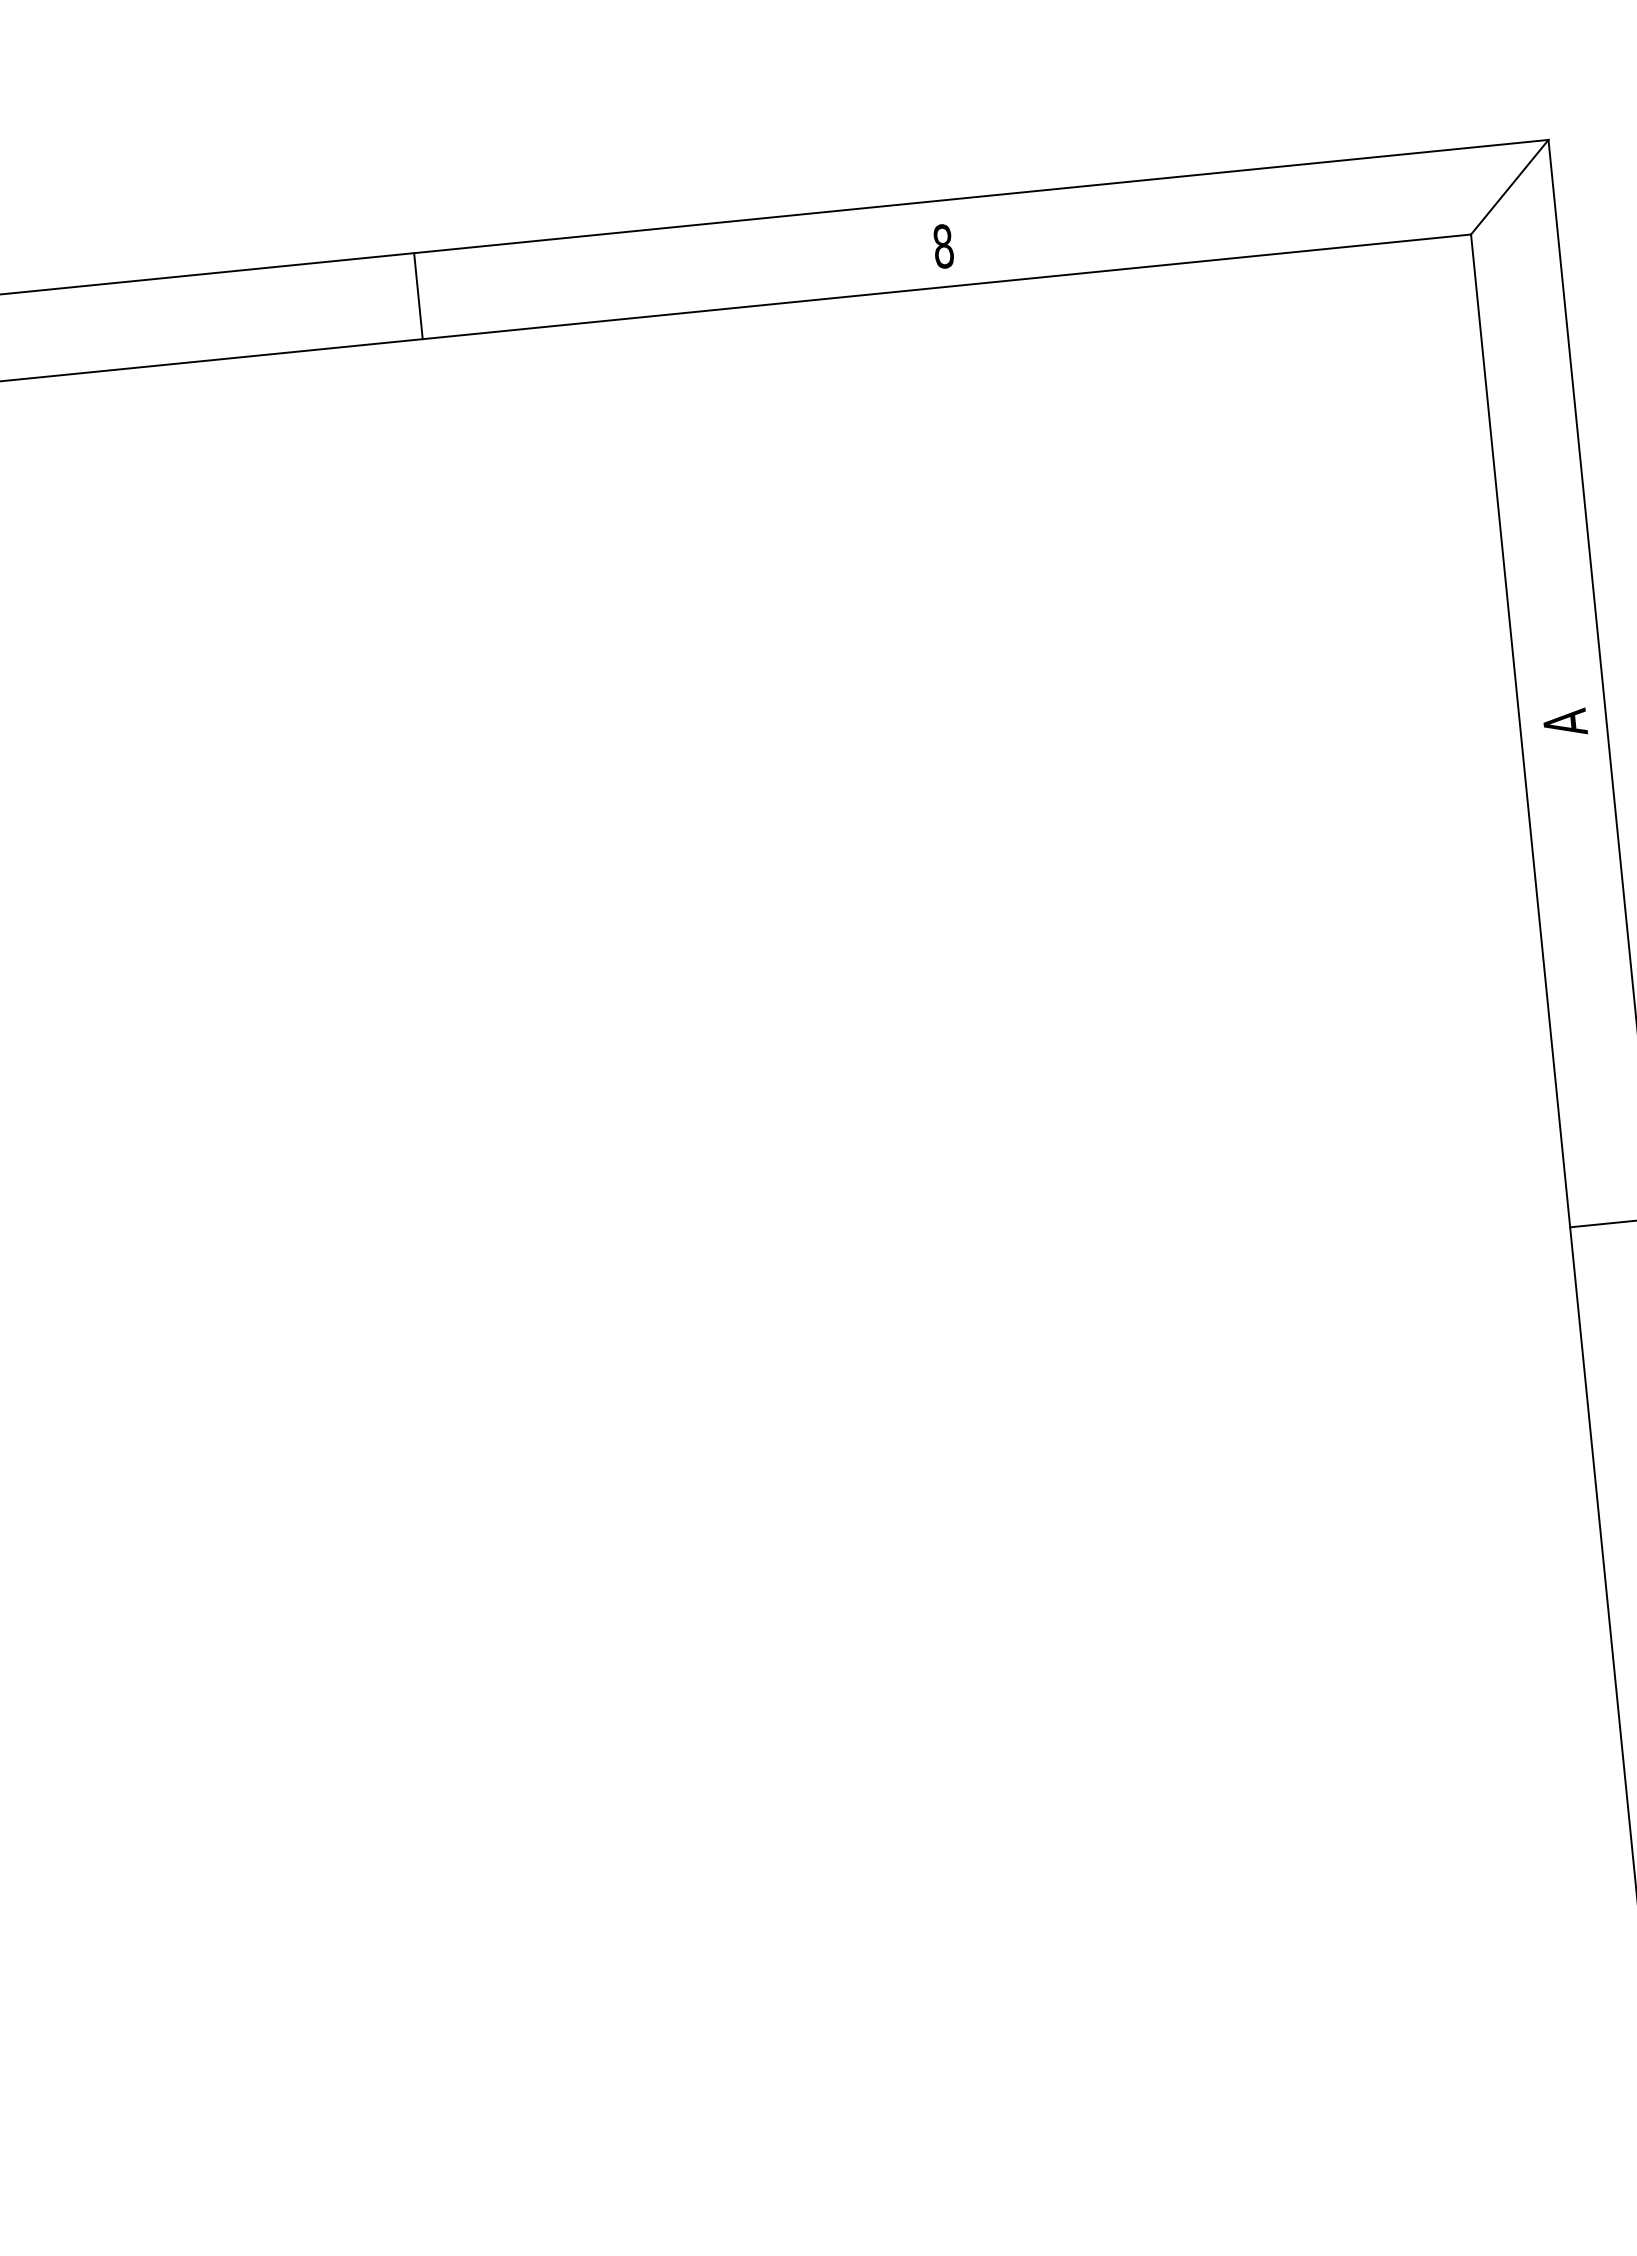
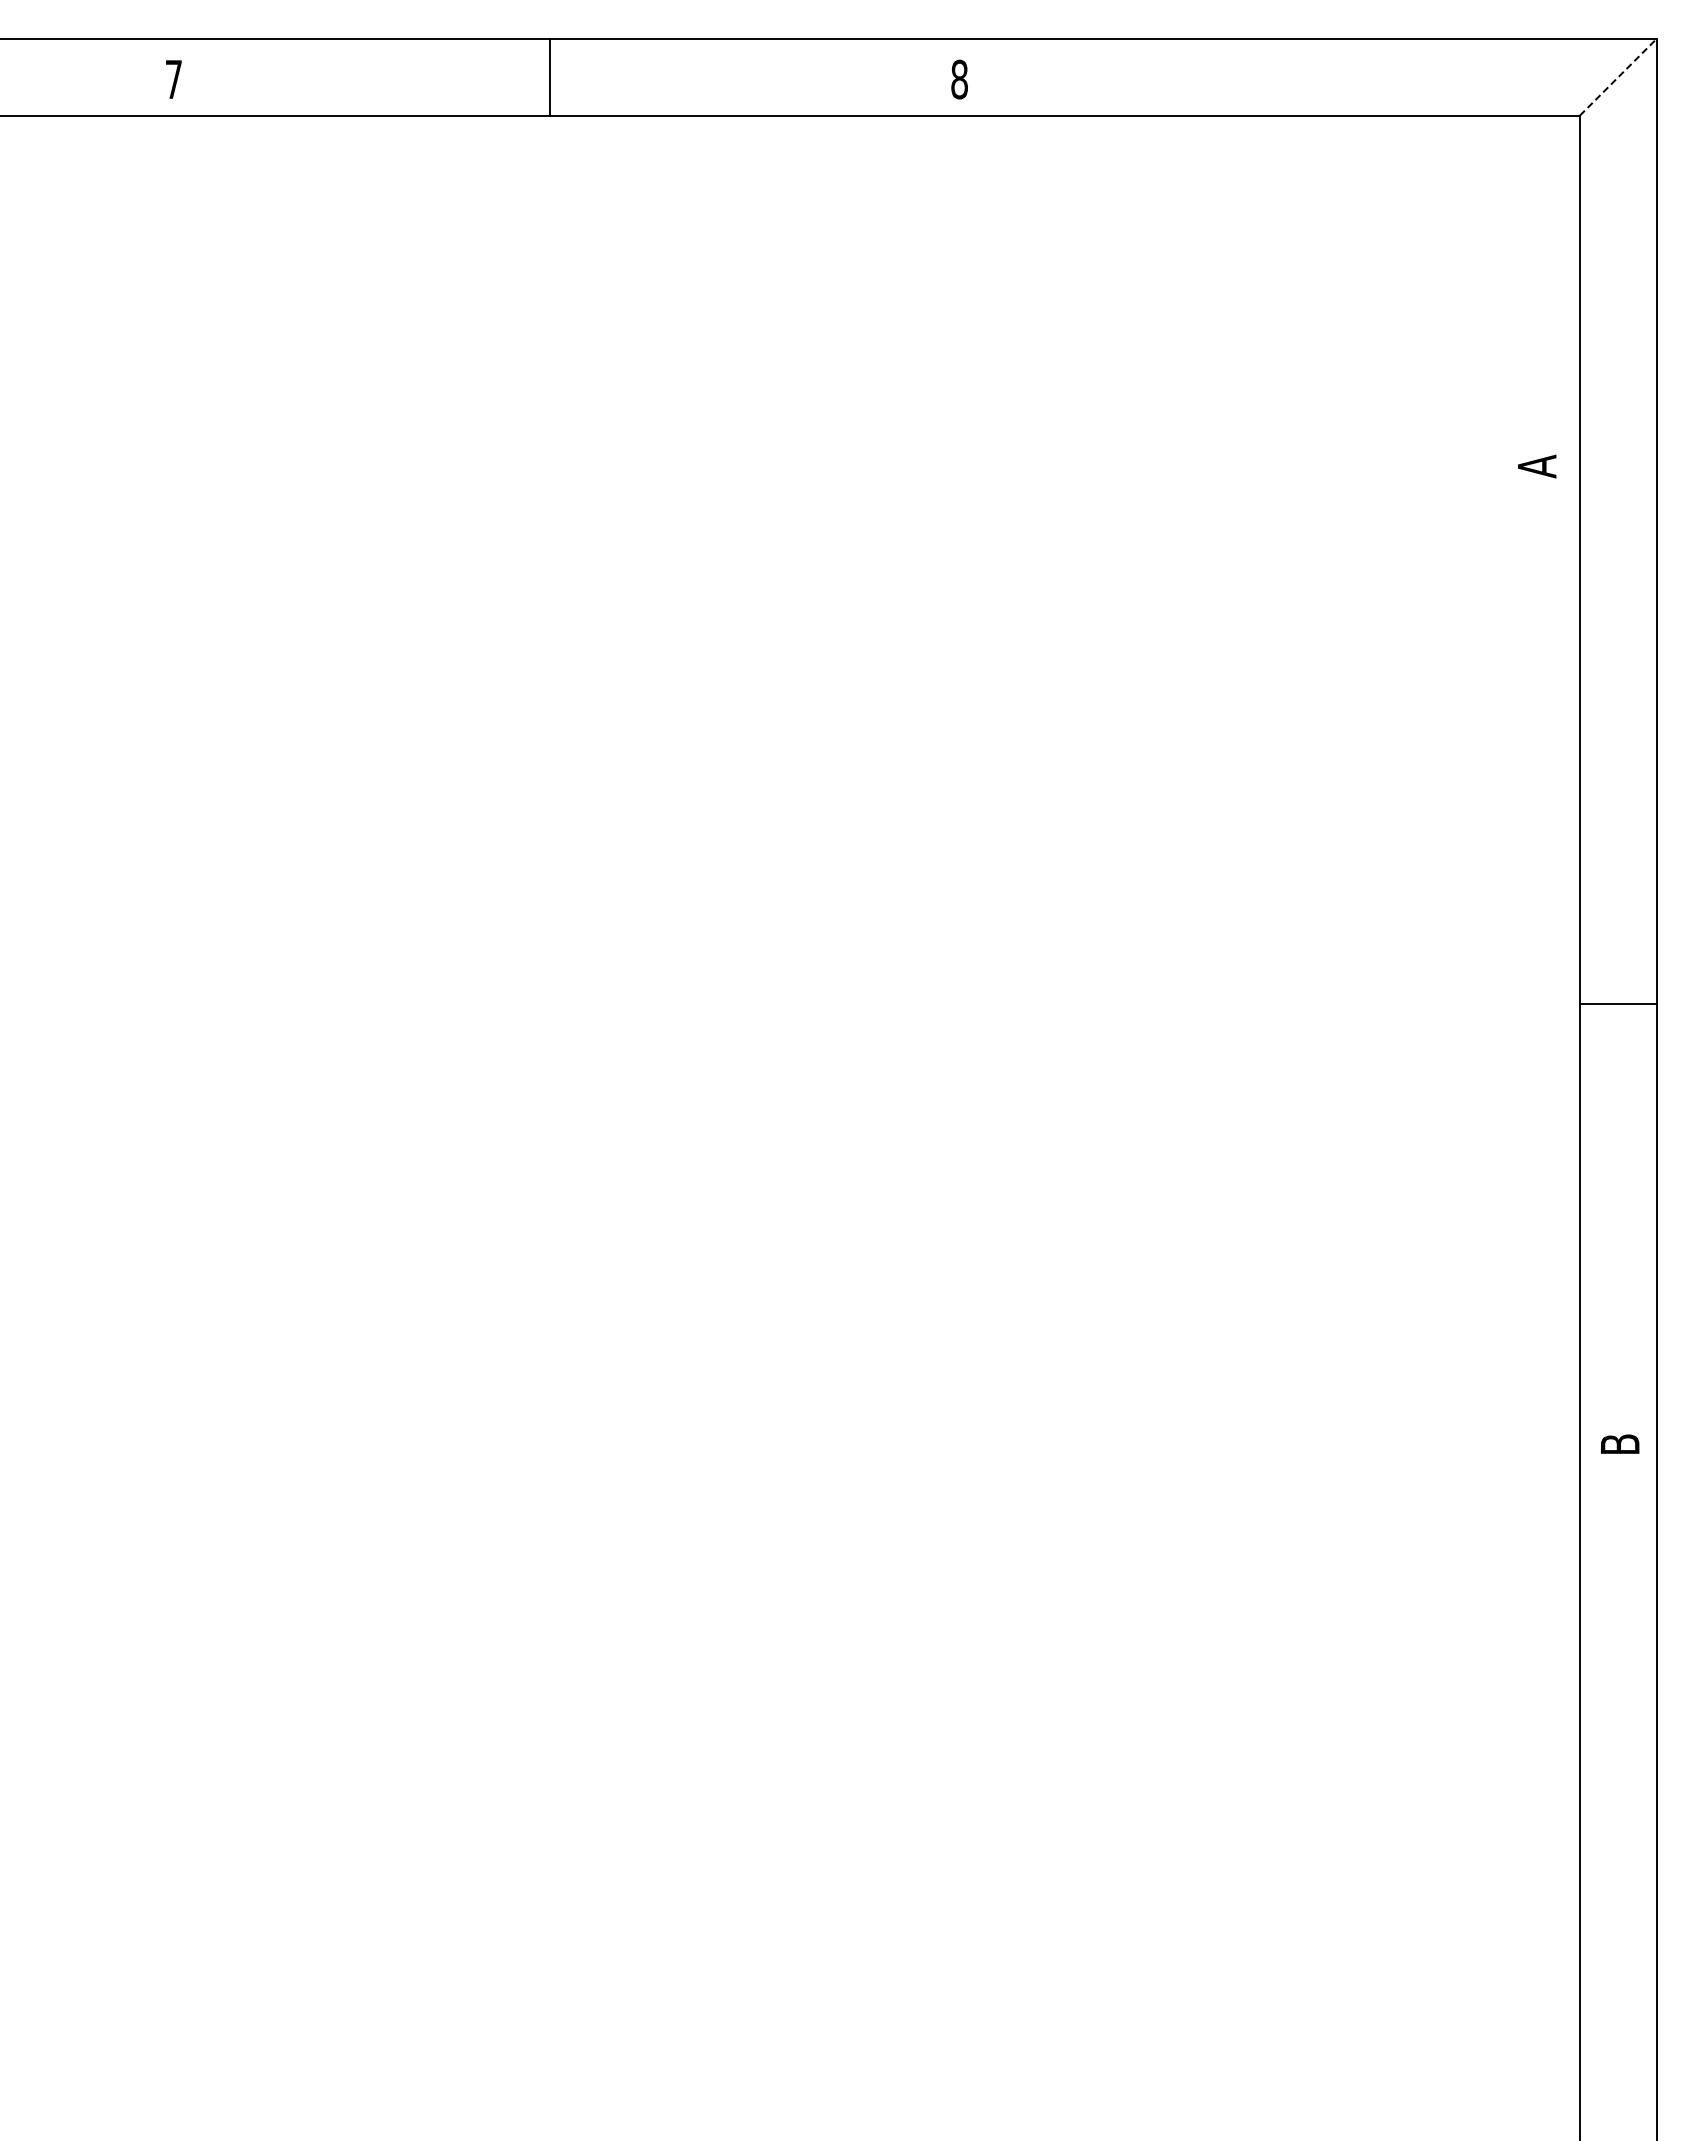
line: (1509, 186) -> (1618, 76), solid -> dashed
text: (943, 246) -> (959, 79), moved
line: (418, 295) -> (550, 76), moved
text: (1565, 722) -> (1537, 466), moved

